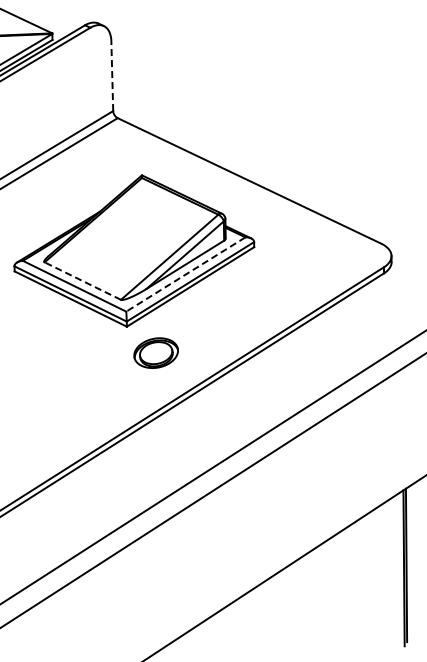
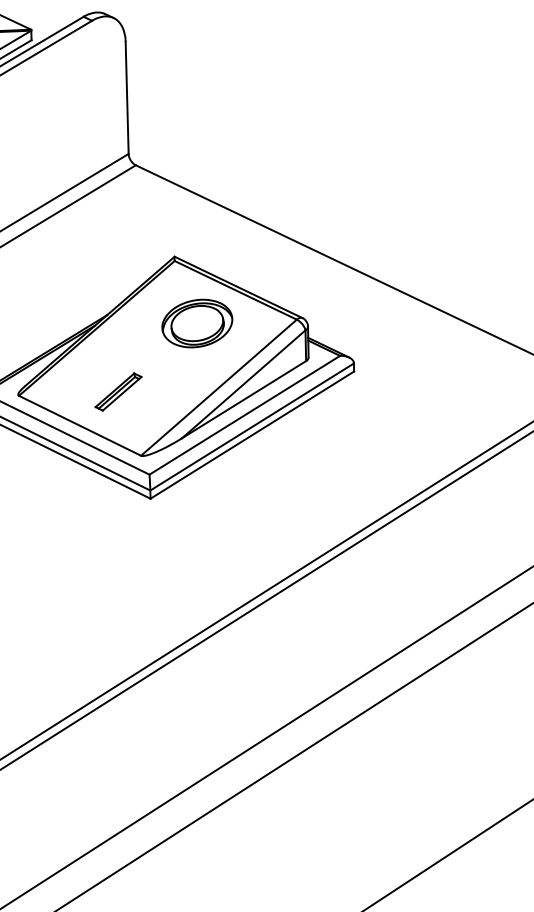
line: (112, 75) -> (127, 97), dashed -> solid
part: (106, 259) -> (117, 391), added
line: (185, 274) -> (244, 415), dashed -> solid
line: (82, 281) -> (79, 426), dashed -> solid
part: (155, 352) -> (196, 322), moved

